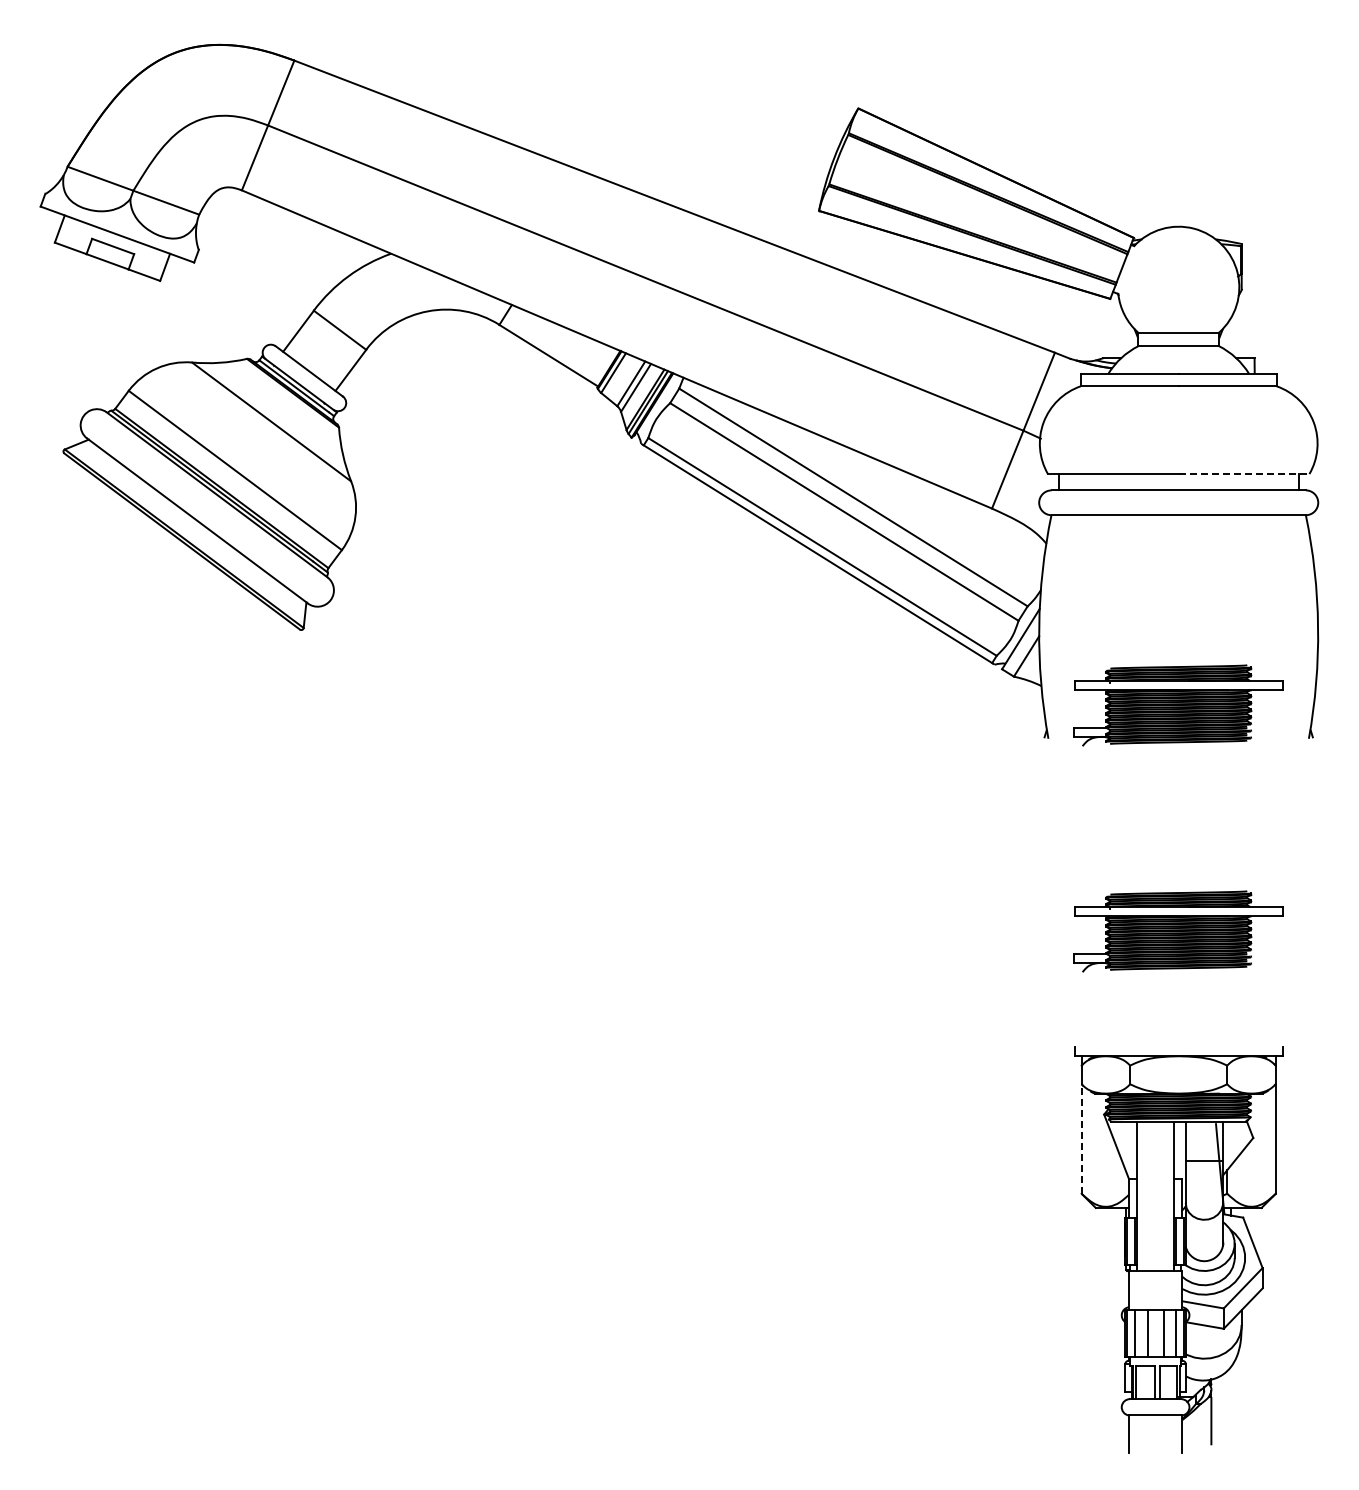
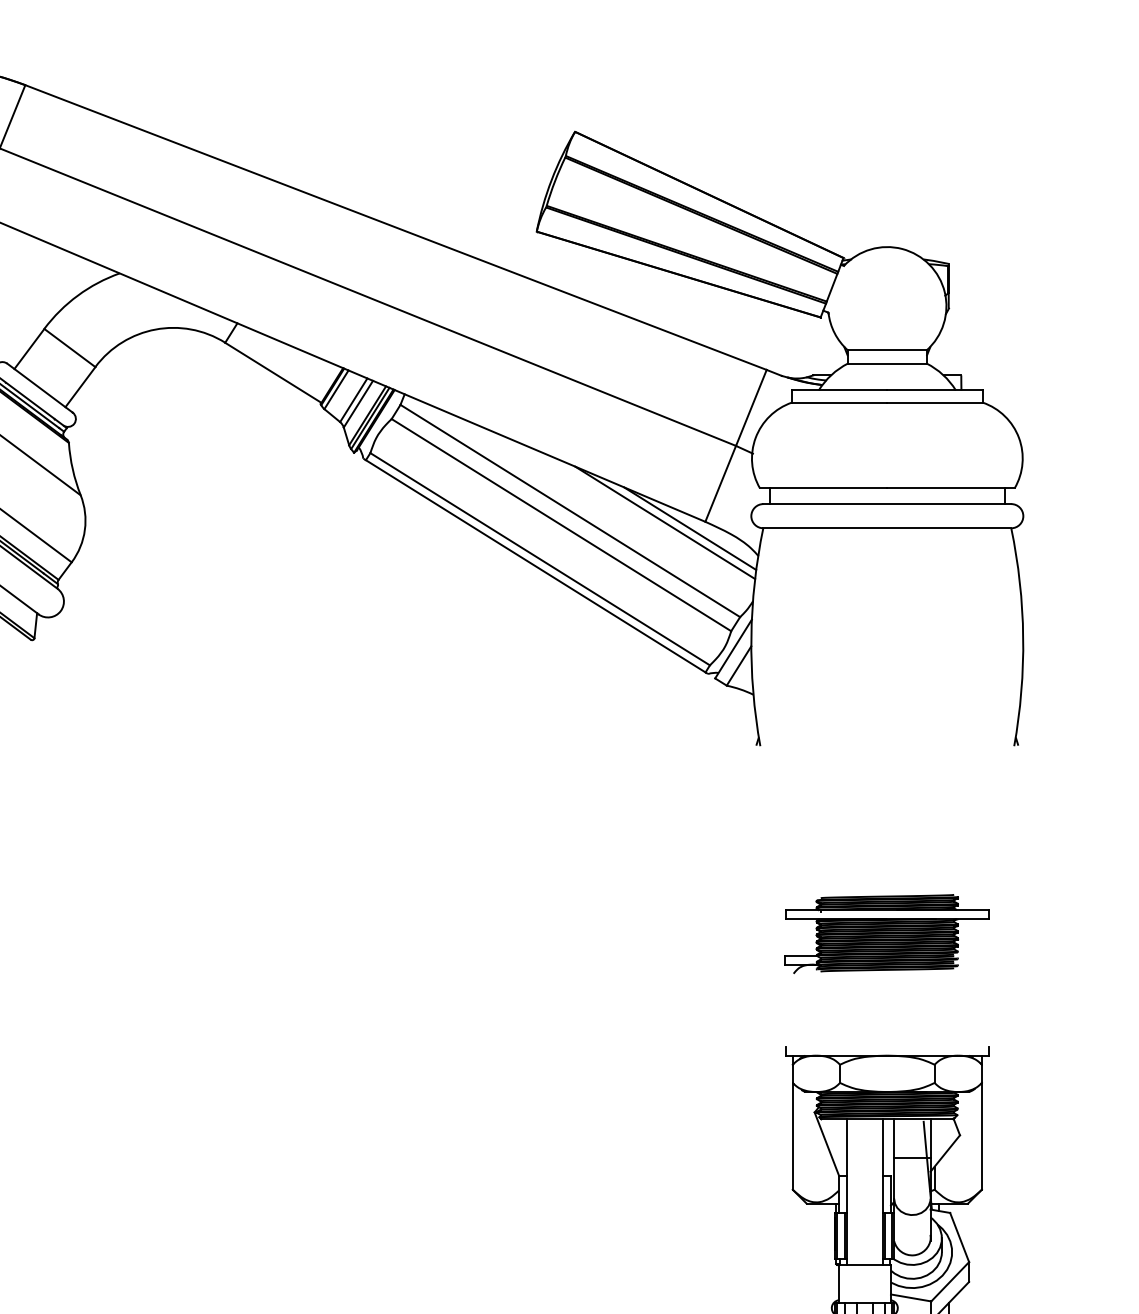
line: (1244, 474) -> (951, 488), dashed -> solid
line: (950, 509) -> (664, 522), added
line: (976, 515) -> (690, 528), added
part: (1178, 705) -> (887, 713), removed
line: (1081, 1139) -> (792, 1136), dashed -> solid

